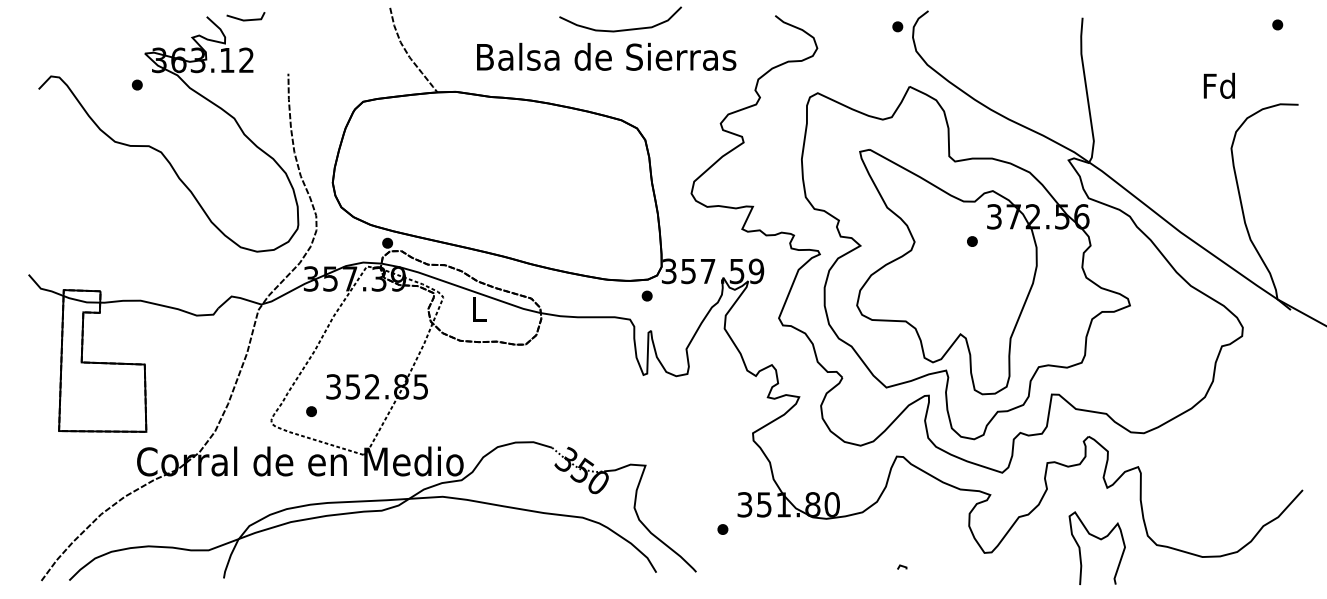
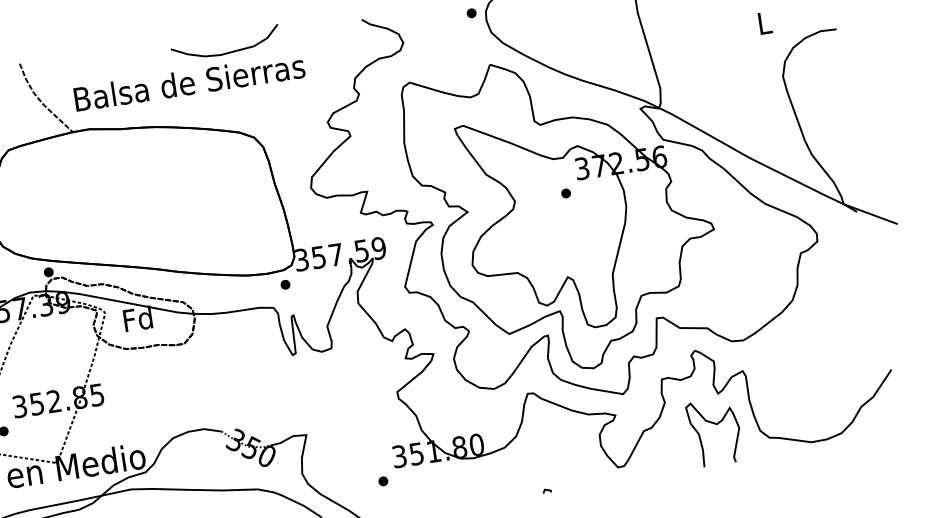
text: (606, 56) -> (189, 82), moved
text: (1218, 85) -> (763, 22), Fd -> L
text: (478, 309) -> (137, 318), L -> Fd
curve: (1100, 540) -> (716, 425), moved

